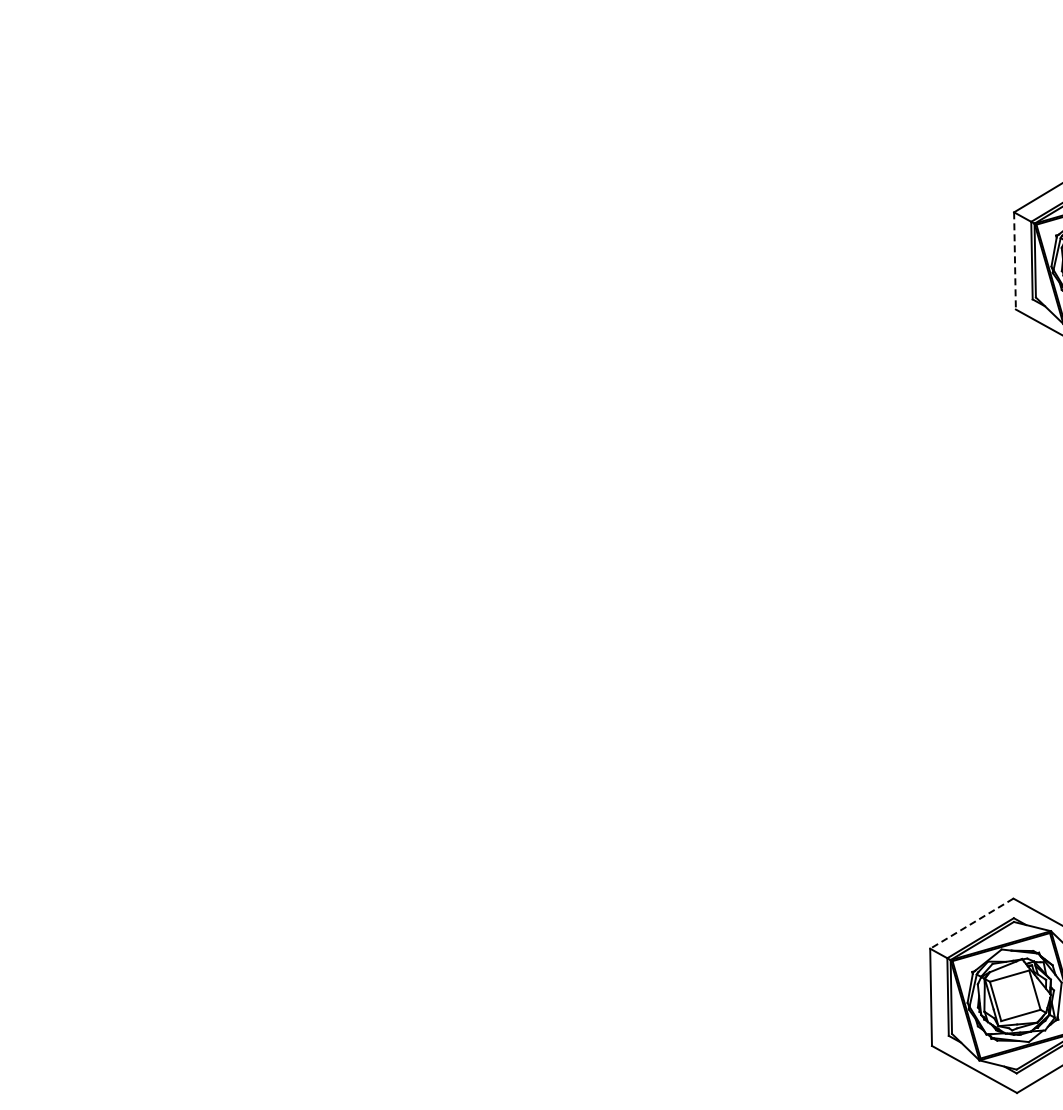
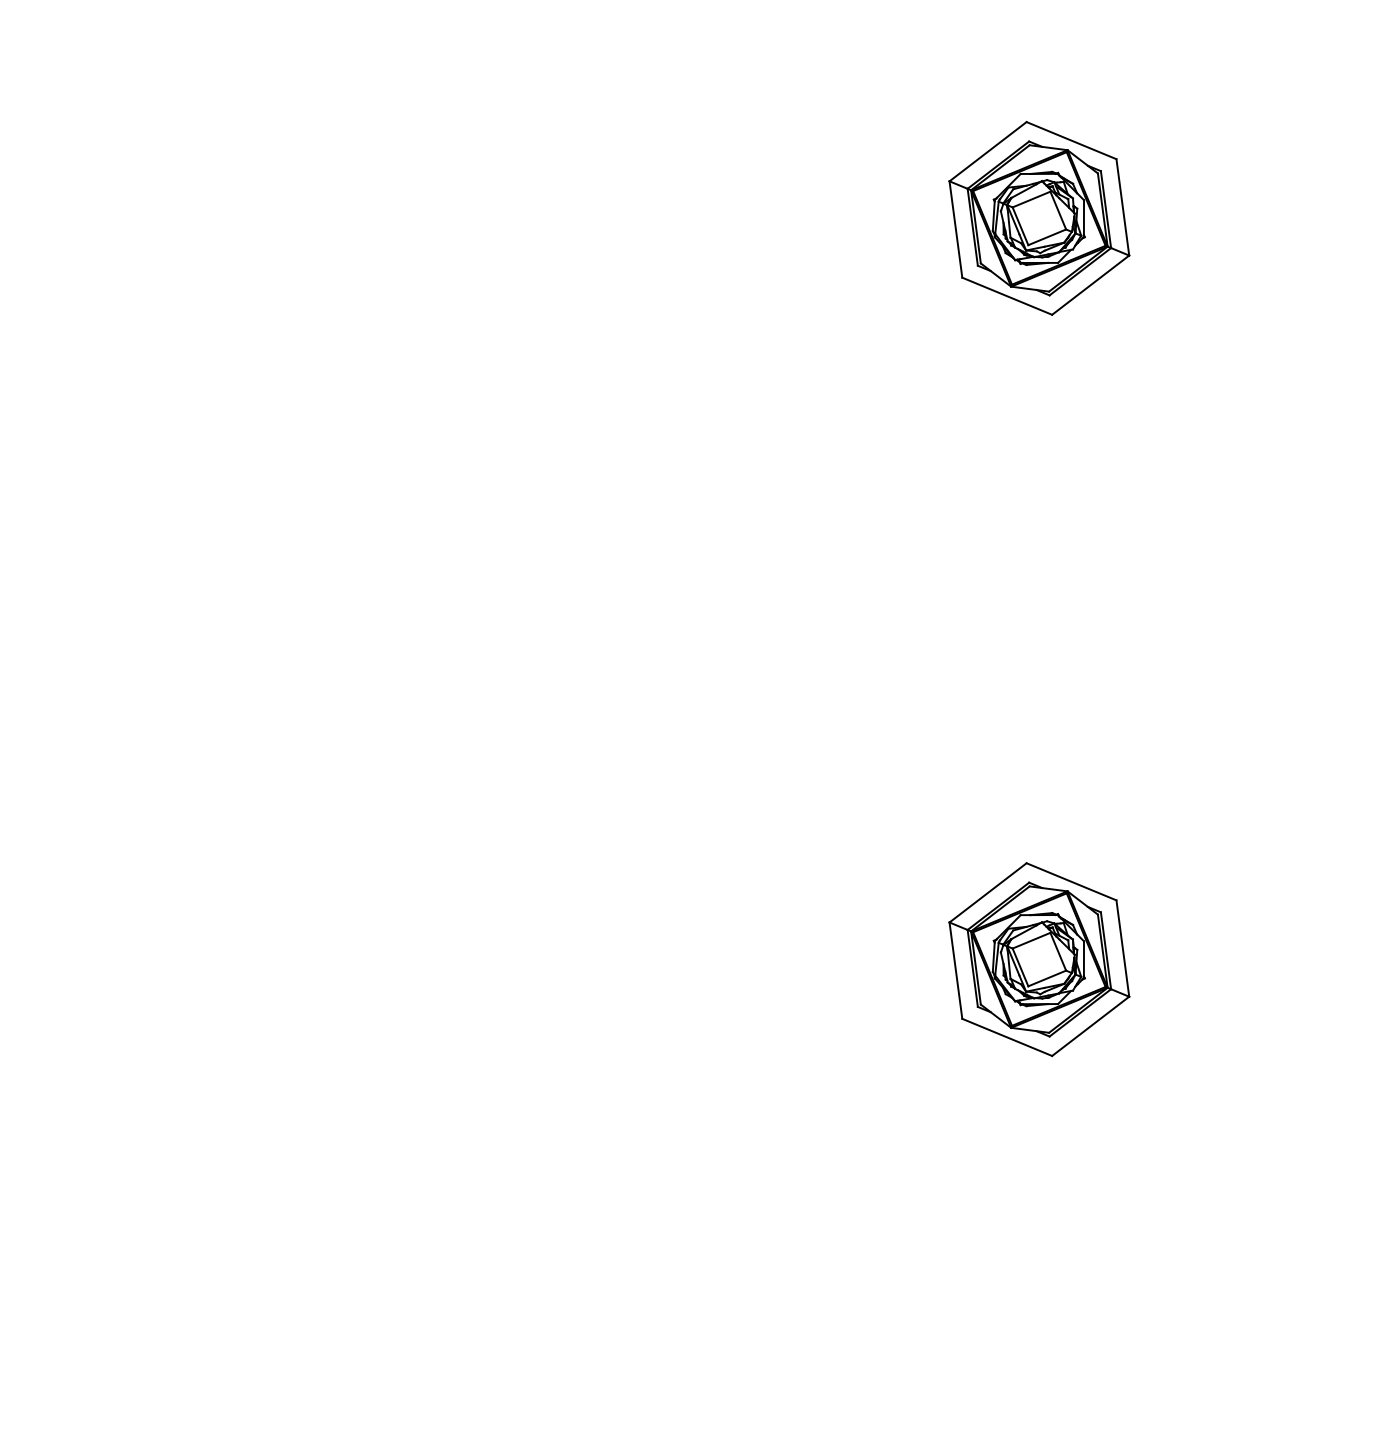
line: (1014, 260) -> (955, 229), dashed -> solid
line: (972, 923) -> (988, 892), dashed -> solid

